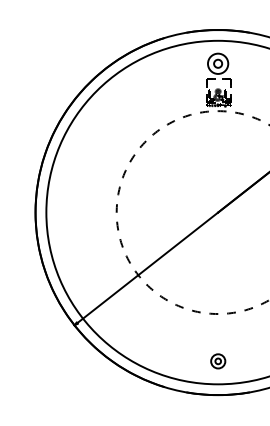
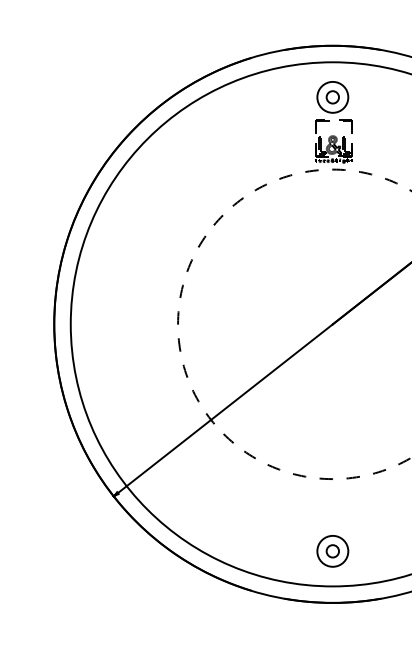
part: (218, 361) -> (333, 551), size x1.43

